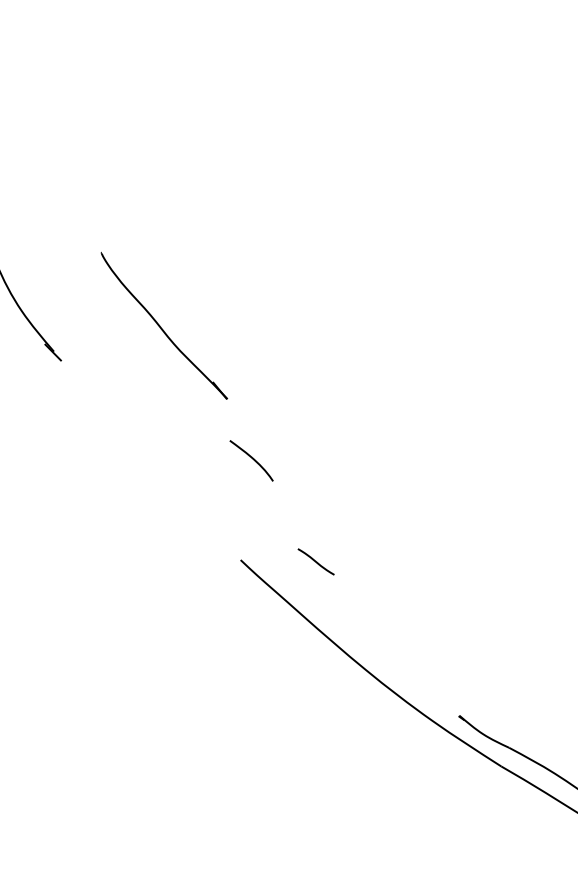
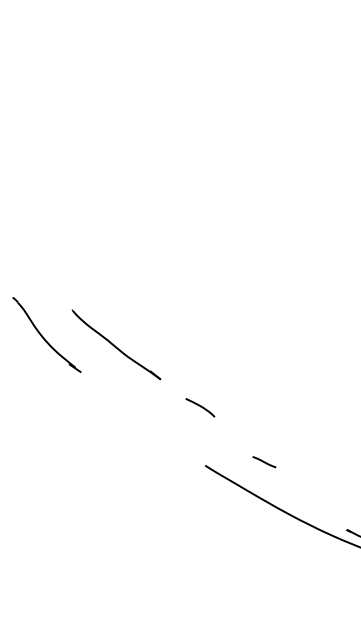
part: (164, 325) -> (116, 344), moved
line: (316, 562) -> (264, 462), moved

